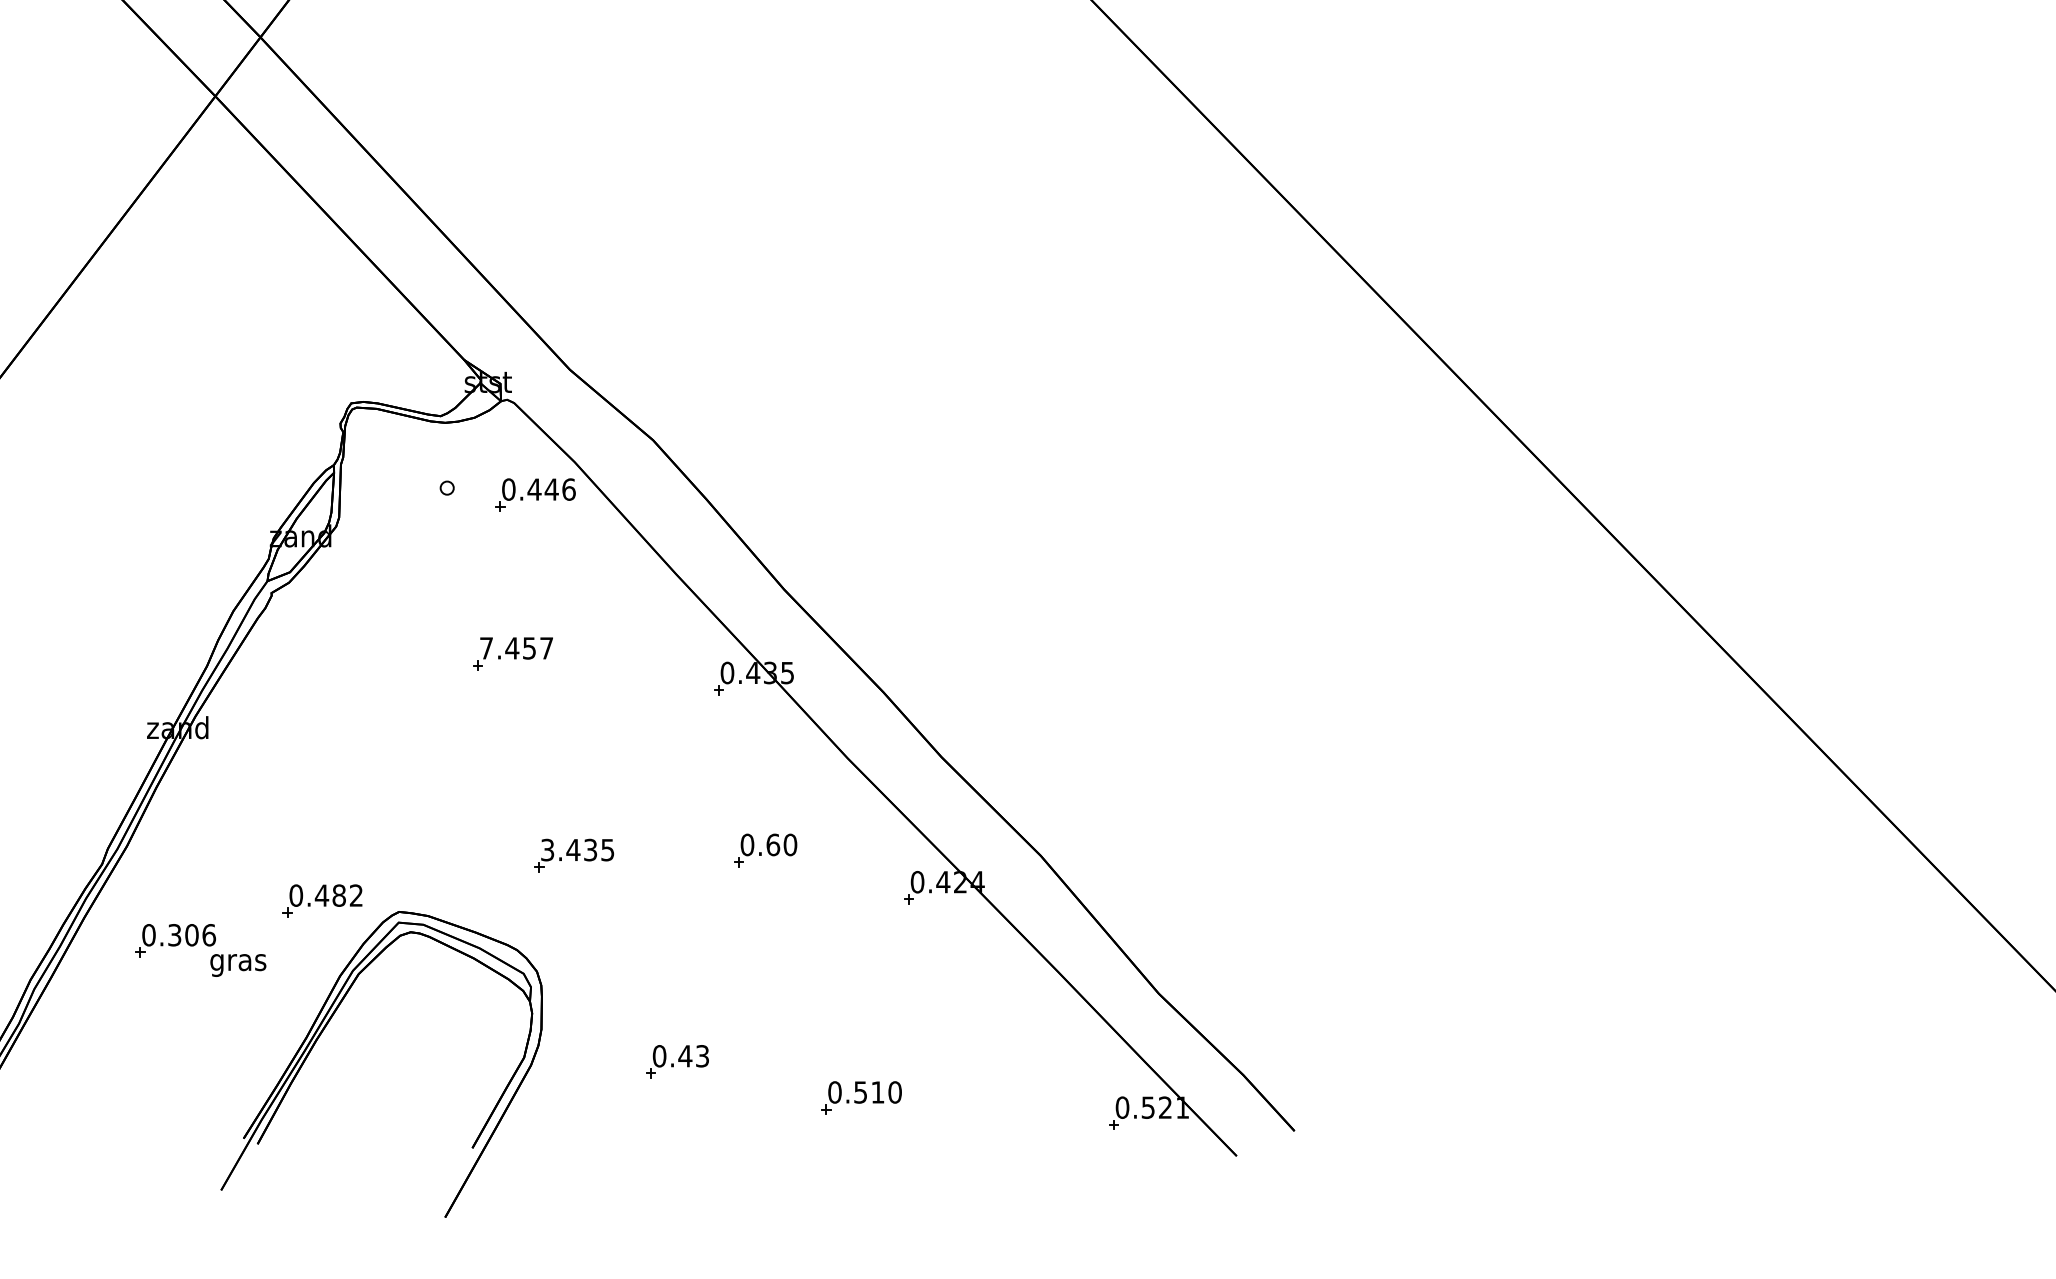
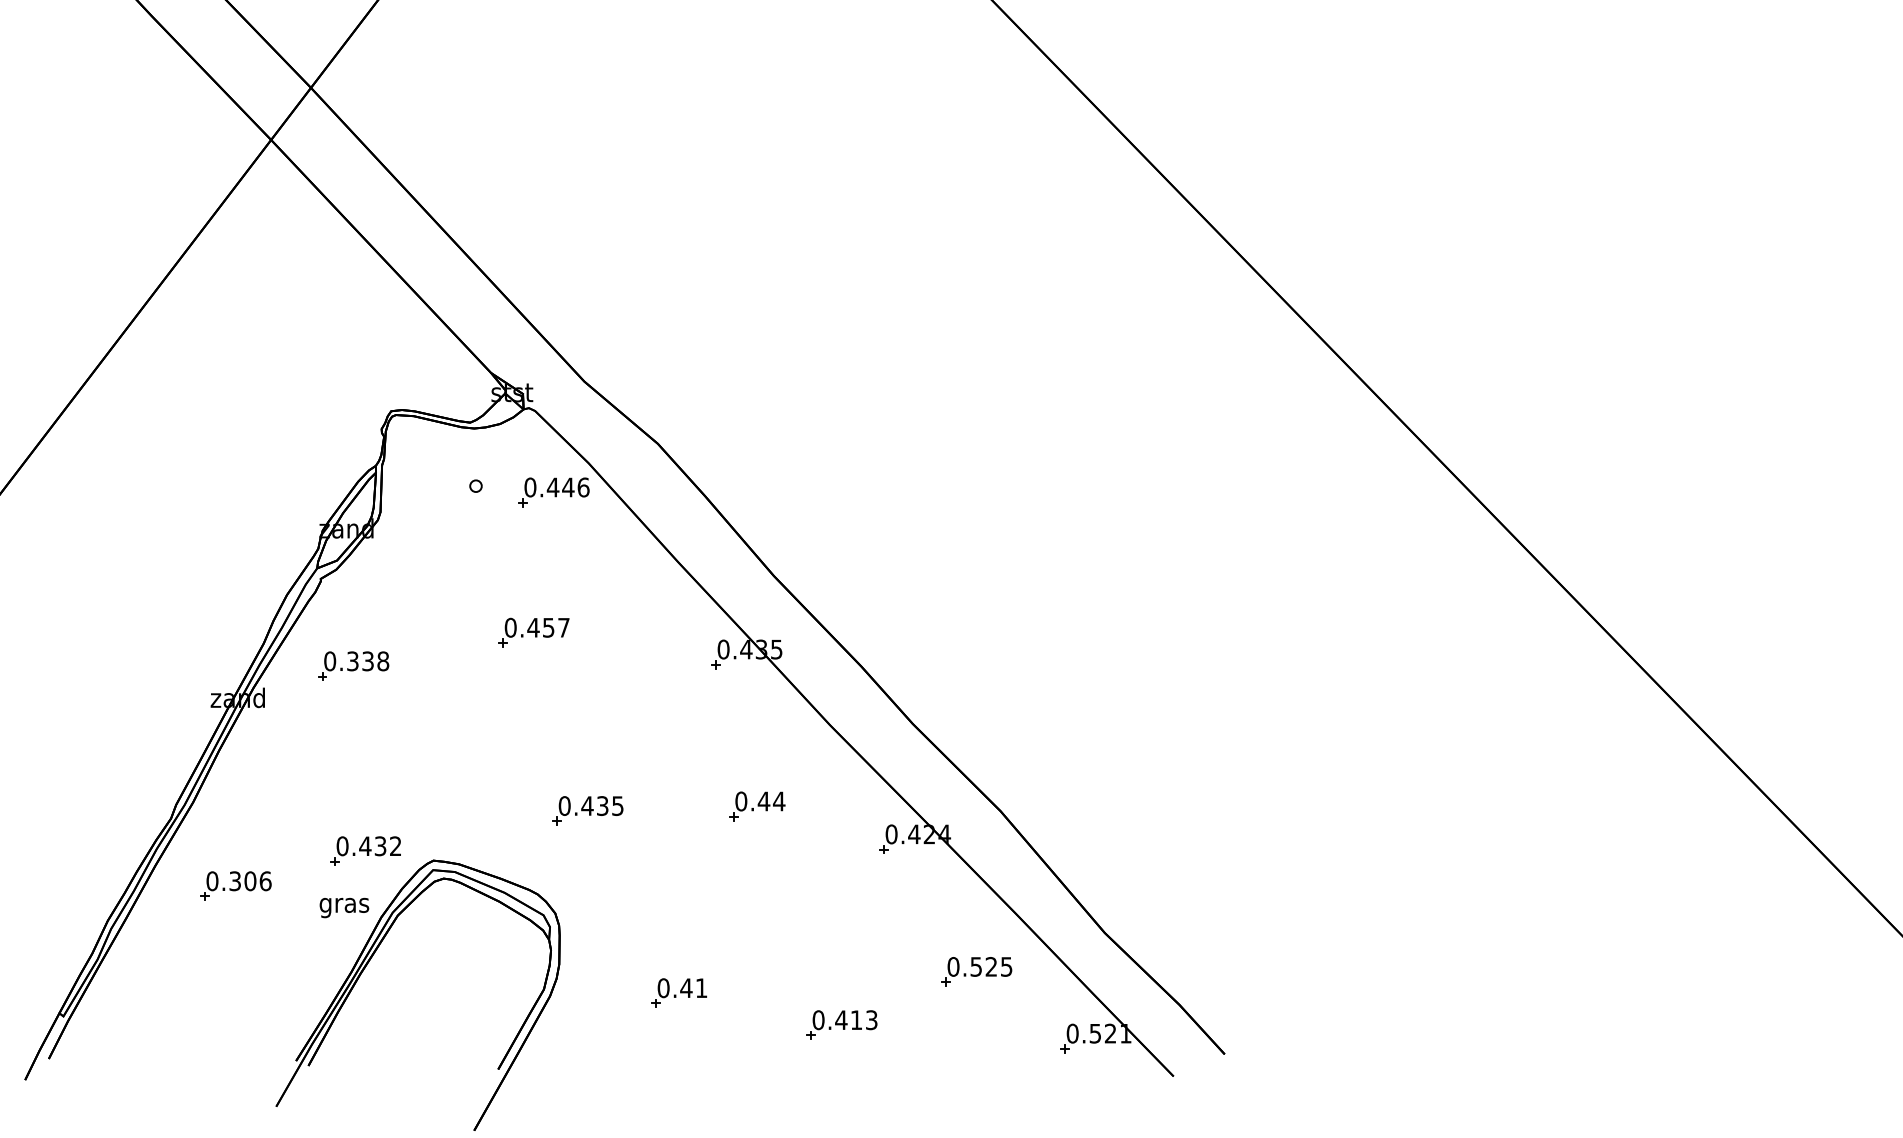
text: (486, 648) -> (510, 627), 7.457 -> 0.457
part: (308, 691) -> (353, 665), added
text: (781, 844) -> (771, 801), 0.60 -> 0.44
text: (547, 850) -> (564, 806), 3.435 -> 0.435
text: (339, 895) -> (380, 846), 0.482 -> 0.432
text: (238, 964) -> (344, 907), moved
part: (1013, 1037) -> (976, 971), added
text: (702, 1056) -> (701, 988), 0.43 -> 0.41
text: (877, 1092) -> (856, 1020), 0.510 -> 0.413

